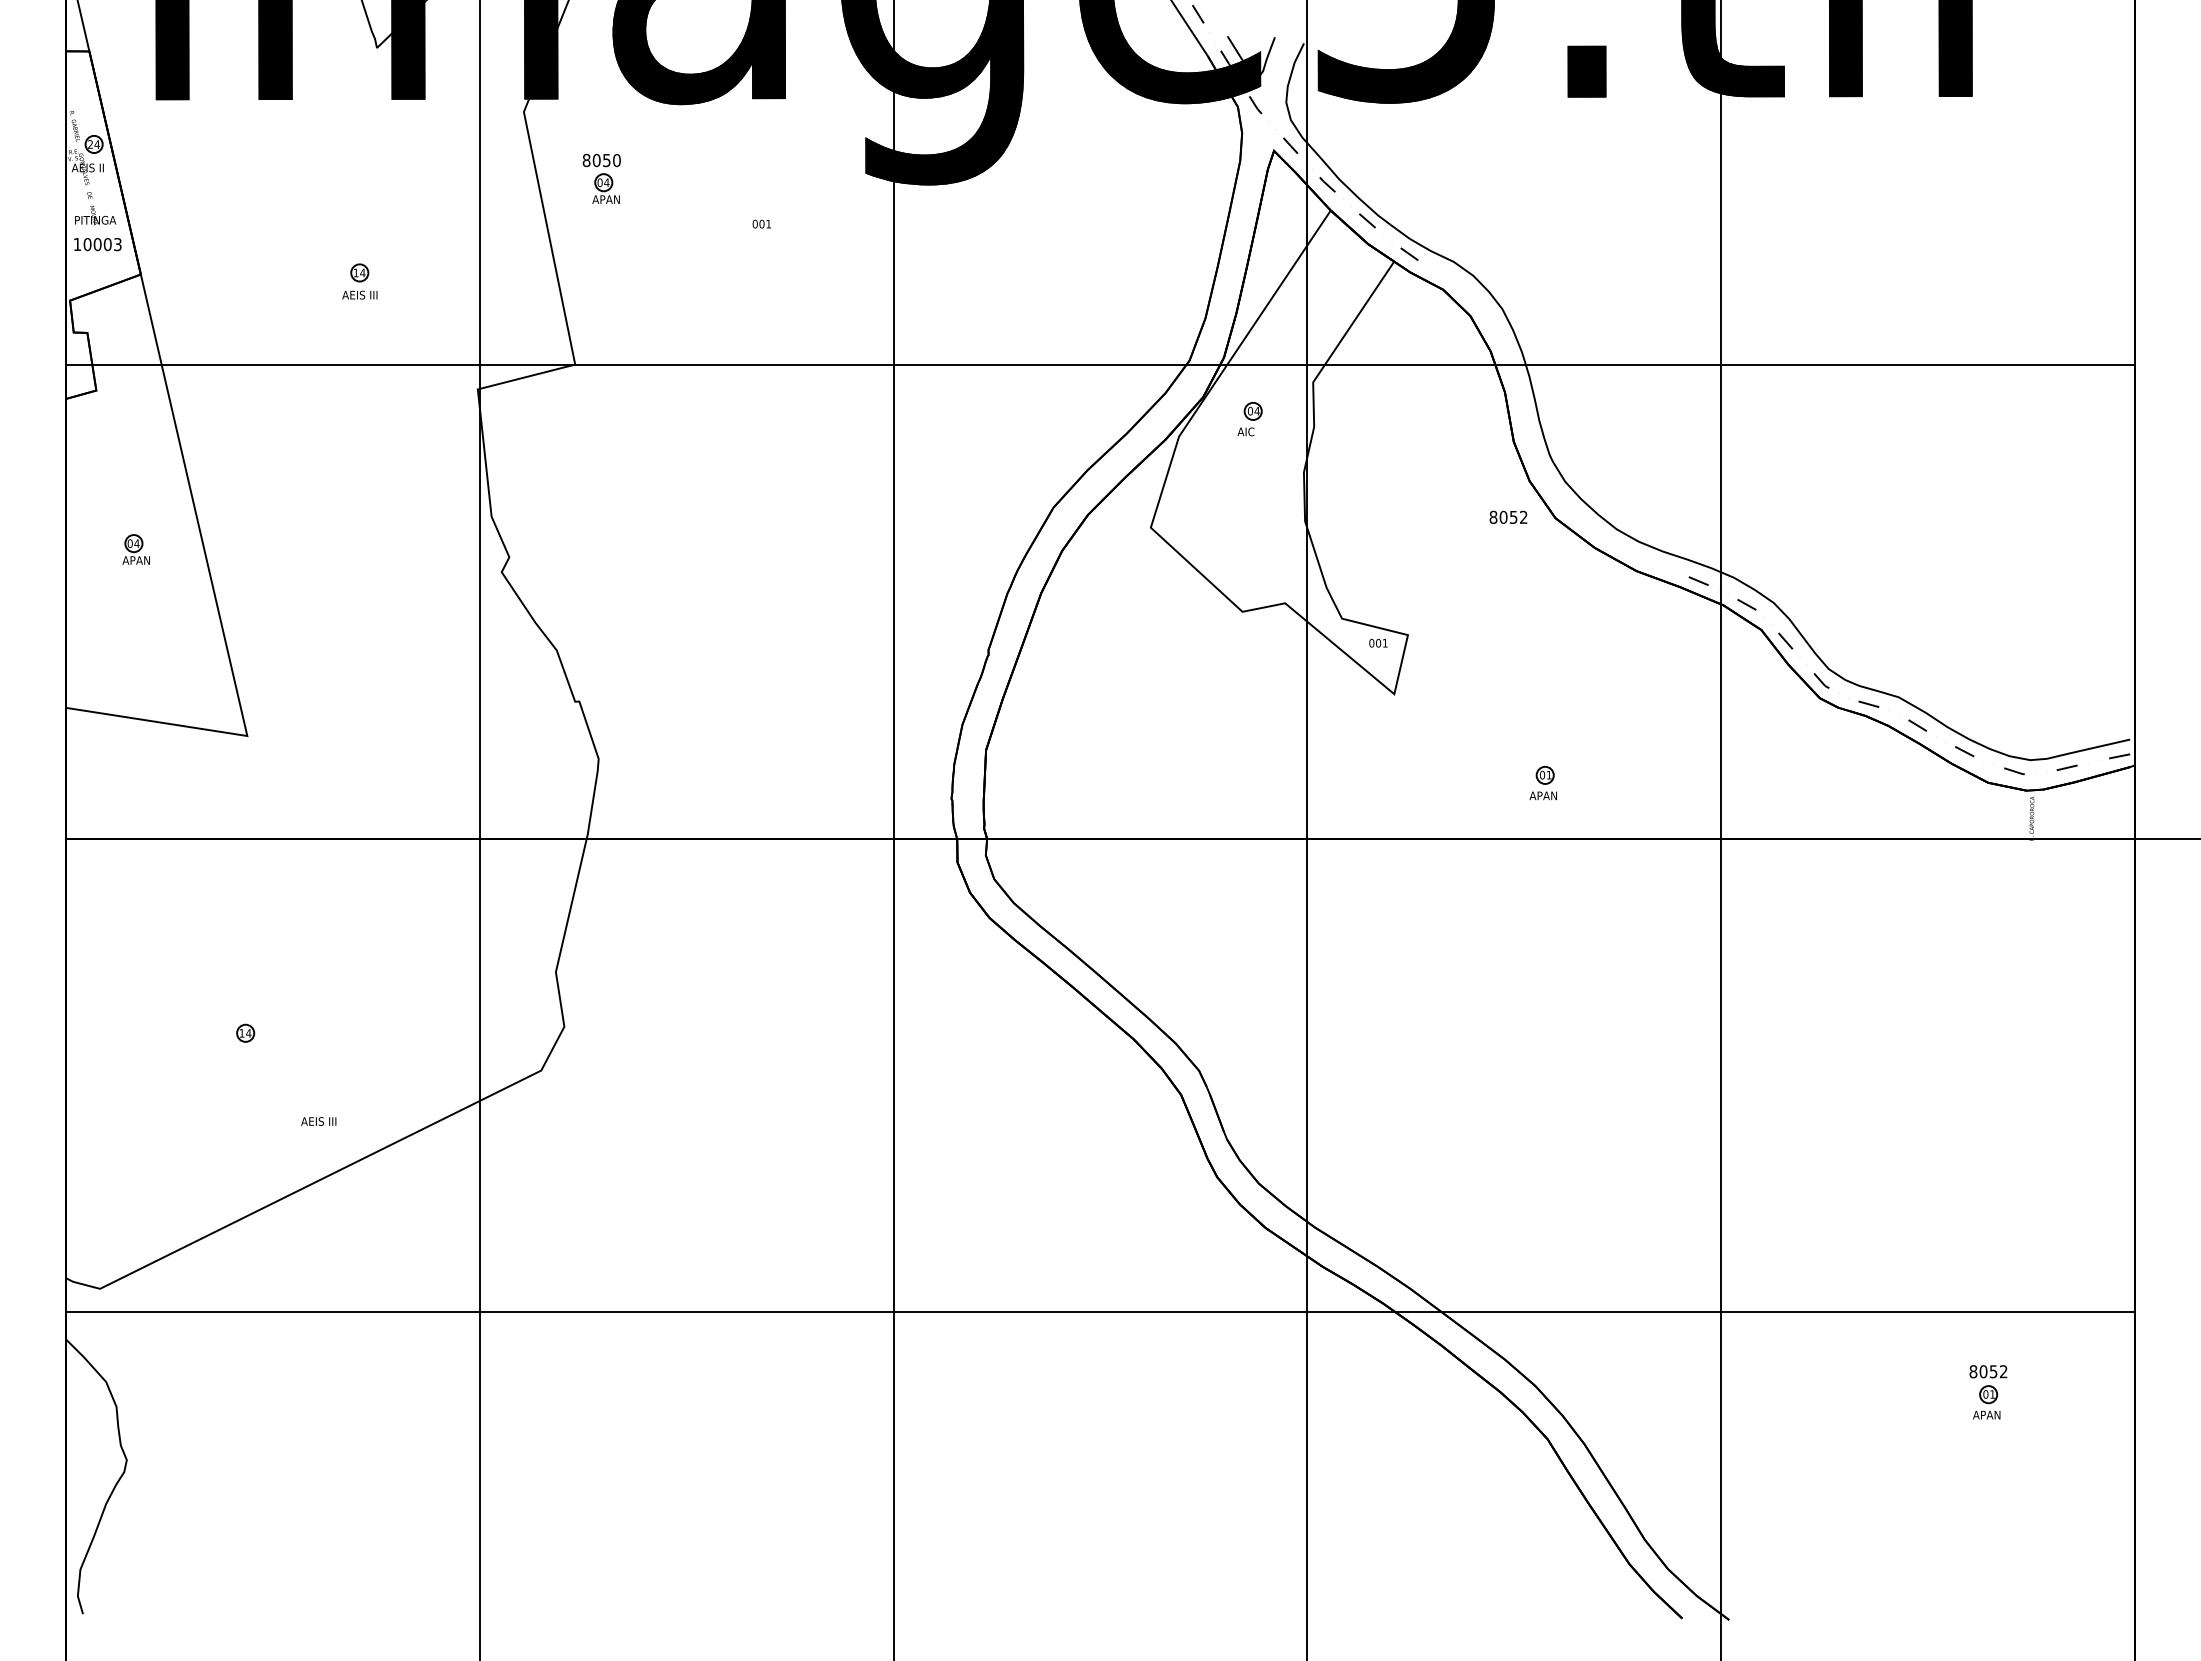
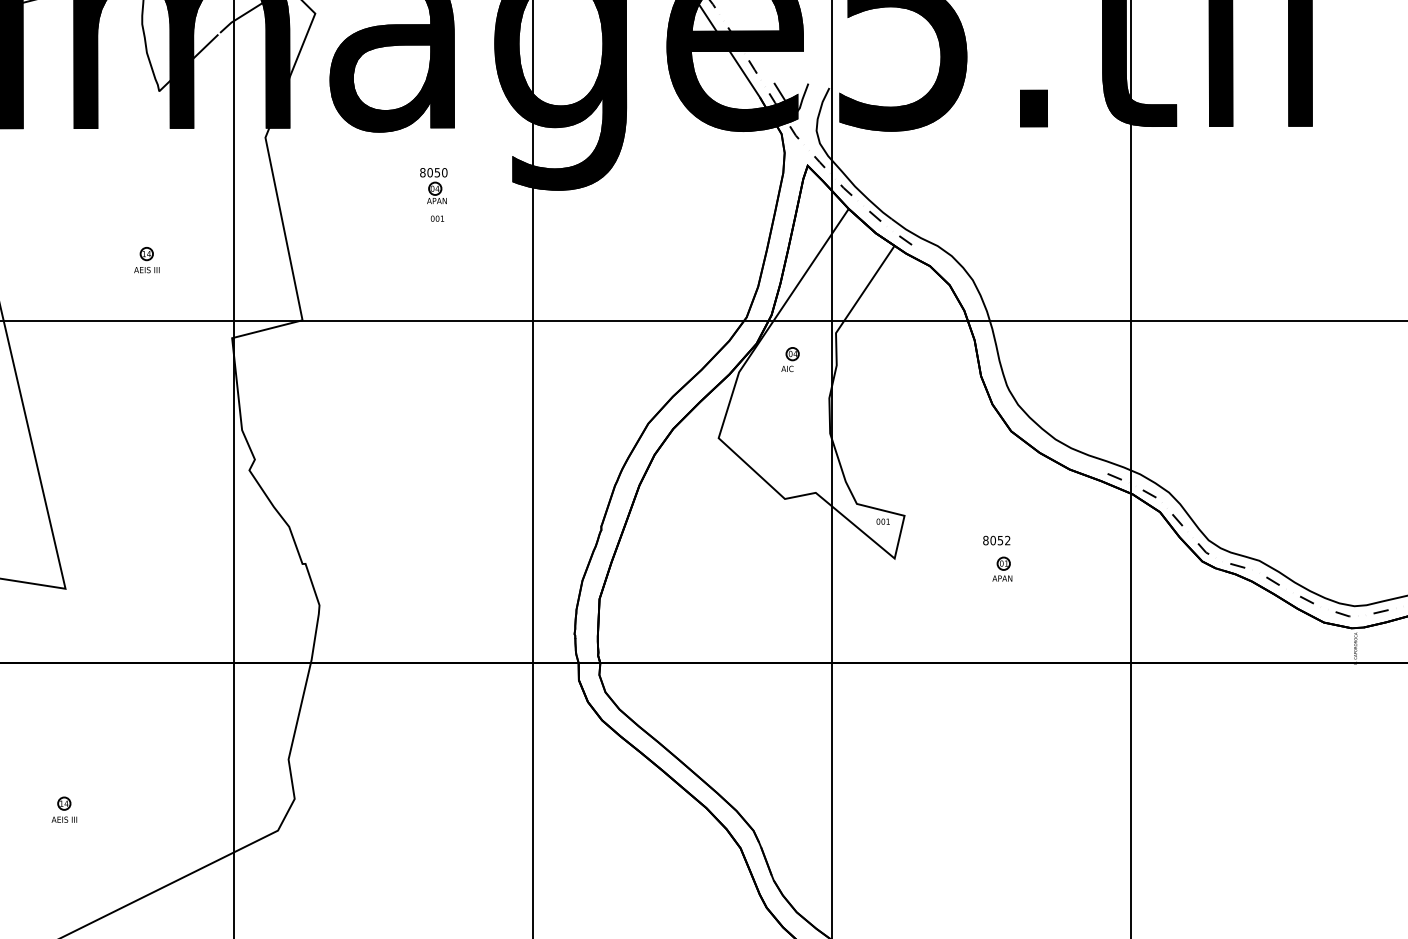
part: (601, 178) -> (433, 185), moved
text: (1508, 516) -> (996, 539), moved
part: (1542, 783) -> (1001, 569), moved
text: (318, 1121) -> (64, 819), moved

